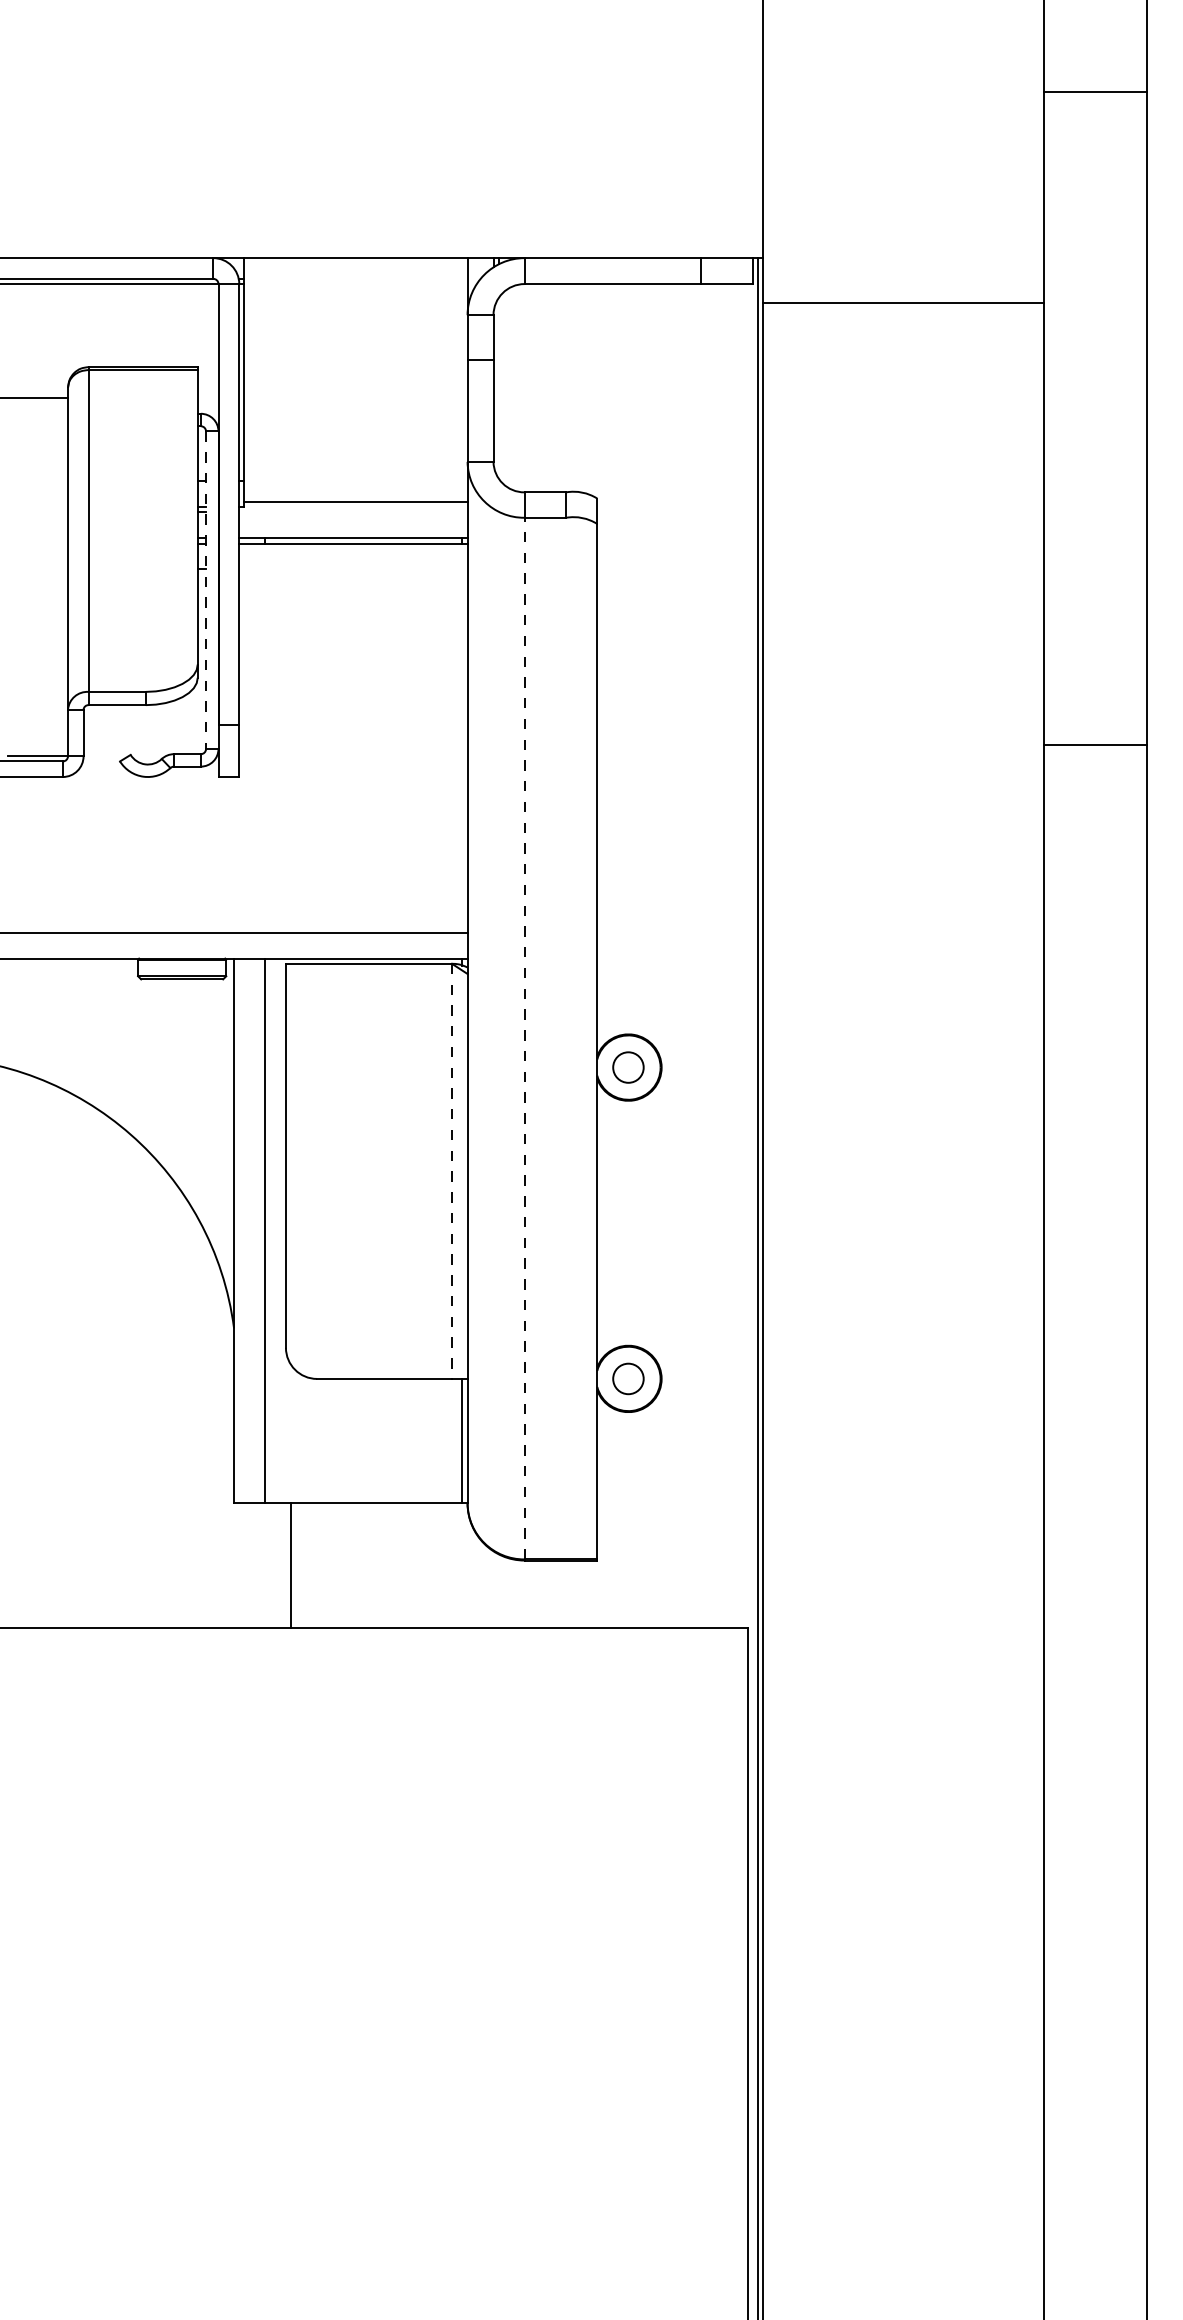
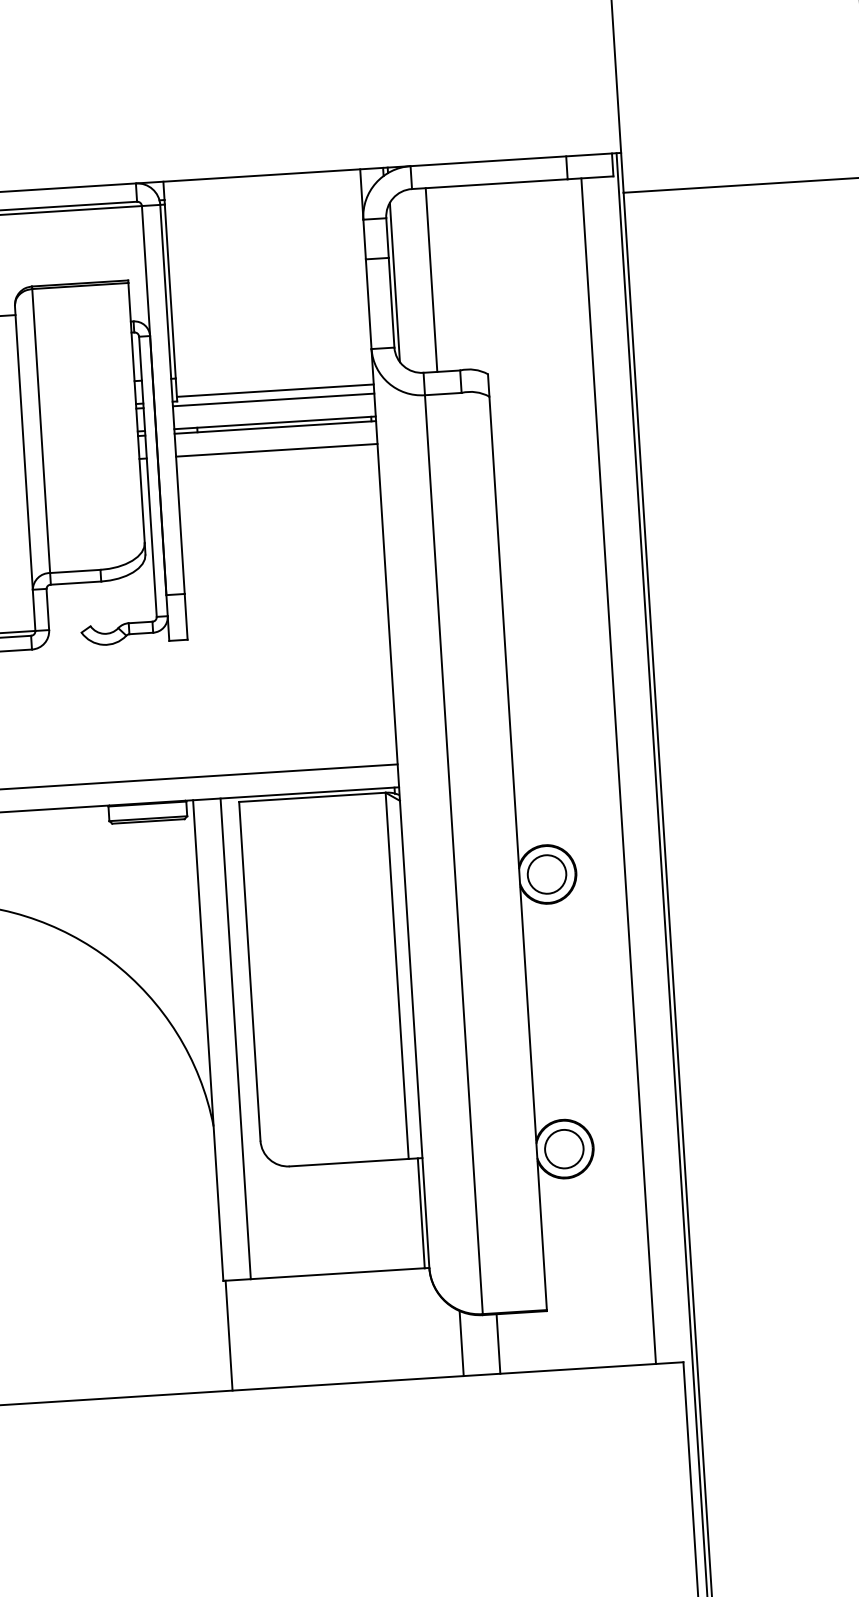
line: (498, 387) -> (394, 281), added
line: (540, 388) -> (431, 280), added
line: (353, 512) -> (273, 400), added
line: (353, 569) -> (276, 450), added
line: (206, 590) -> (148, 477), dashed -> solid
line: (716, 956) -> (618, 771), added
line: (524, 1038) -> (453, 854), dashed -> solid
circle: (628, 1067) -> (547, 874), size x1.43
line: (452, 1171) -> (397, 975), dashed -> solid
circle: (628, 1378) -> (564, 1148), size x1.43
line: (290, 1565) -> (228, 1335), moved
line: (498, 1591) -> (461, 1343), added
line: (540, 1594) -> (498, 1344), added

